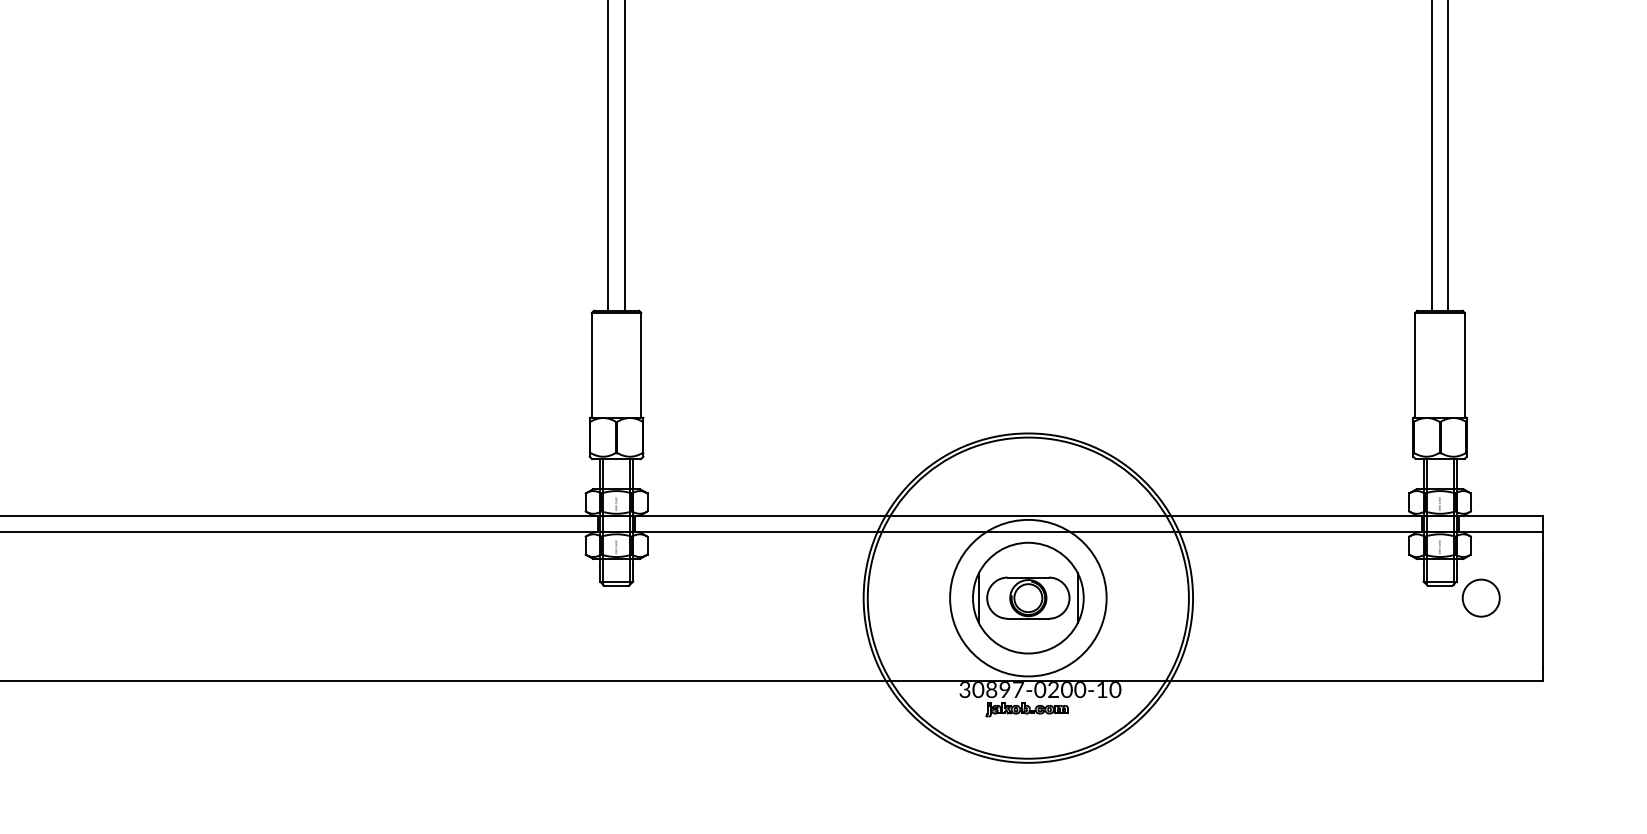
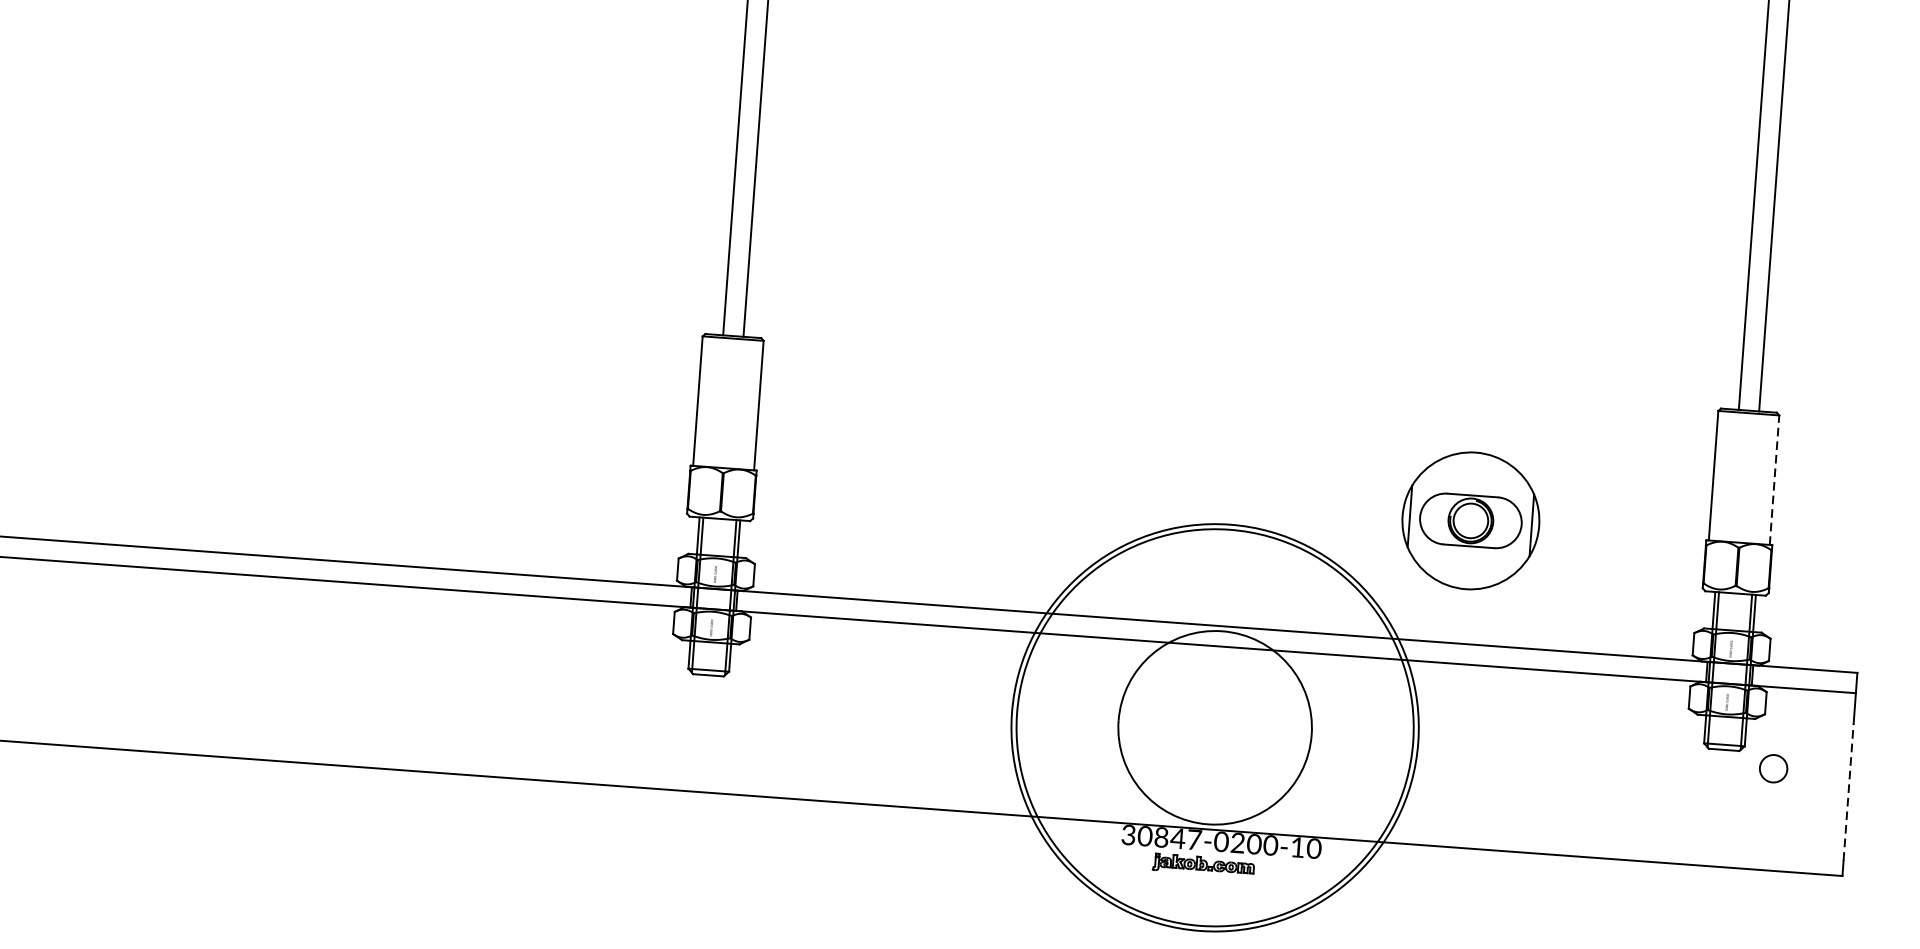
line: (1464, 364) -> (1774, 479), solid -> dashed
part: (1028, 597) -> (1471, 520), moved
circle: (1480, 597) -> (1772, 767), size x0.6
line: (1543, 612) -> (1849, 792), solid -> dashed
text: (1004, 689) -> (1177, 838), 30897-0200-10 -> 30847-0200-10

